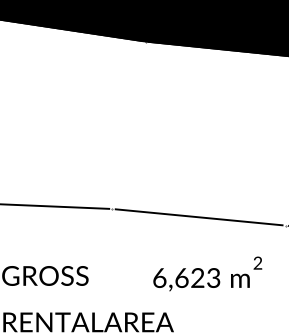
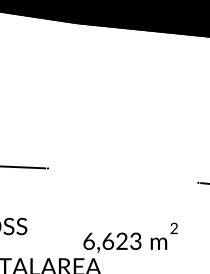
line: (198, 217) -> (122, 175), removed
text: (207, 273) -> (130, 237), moved

